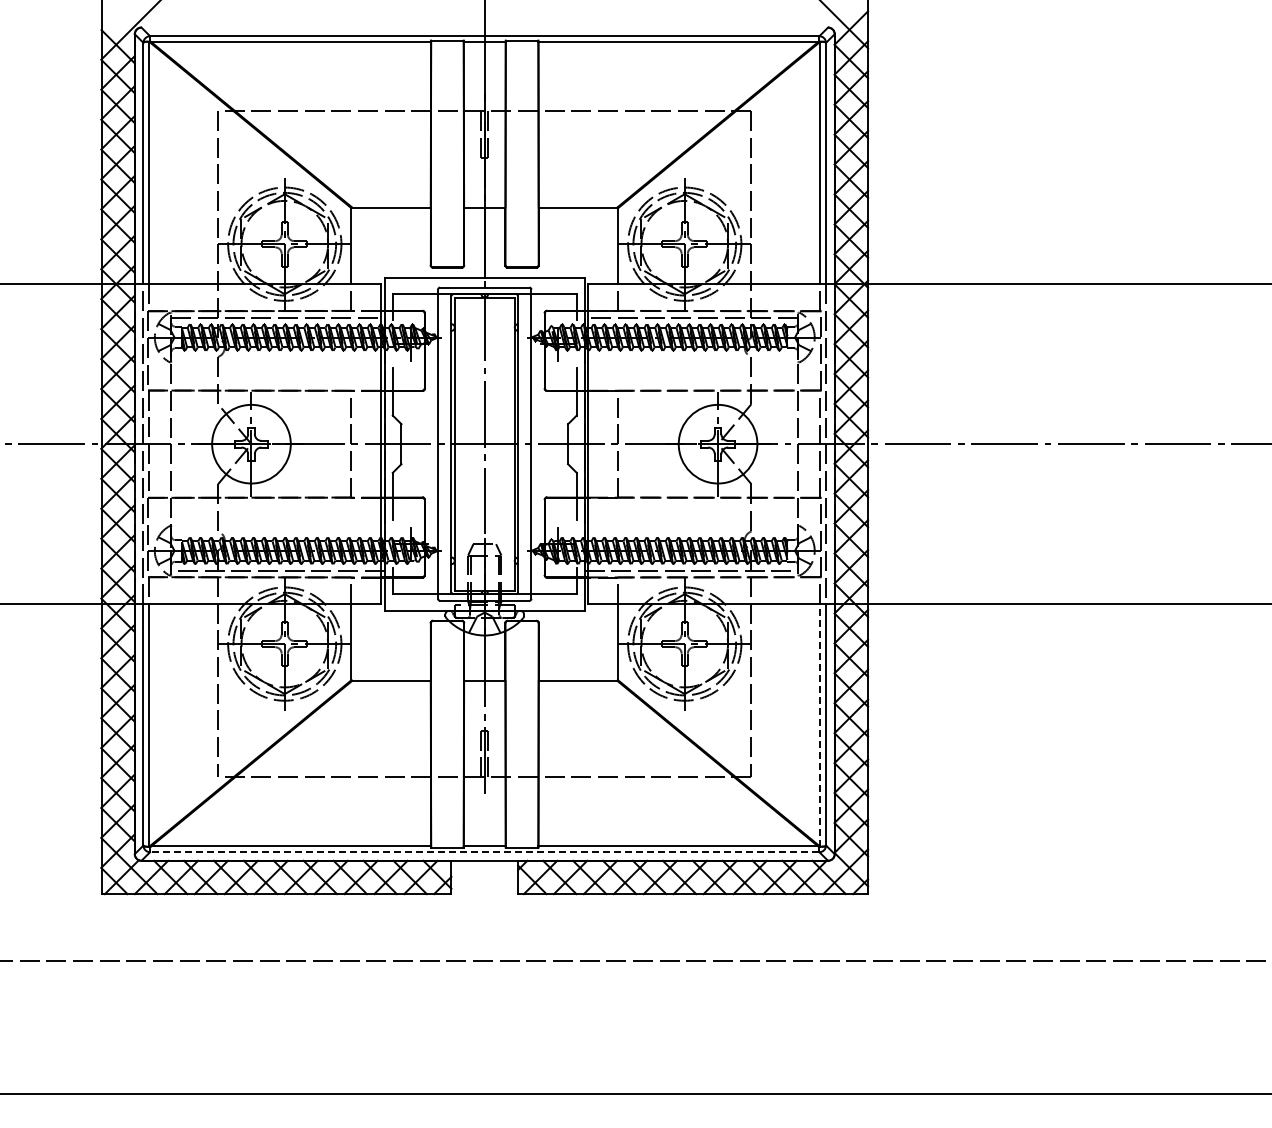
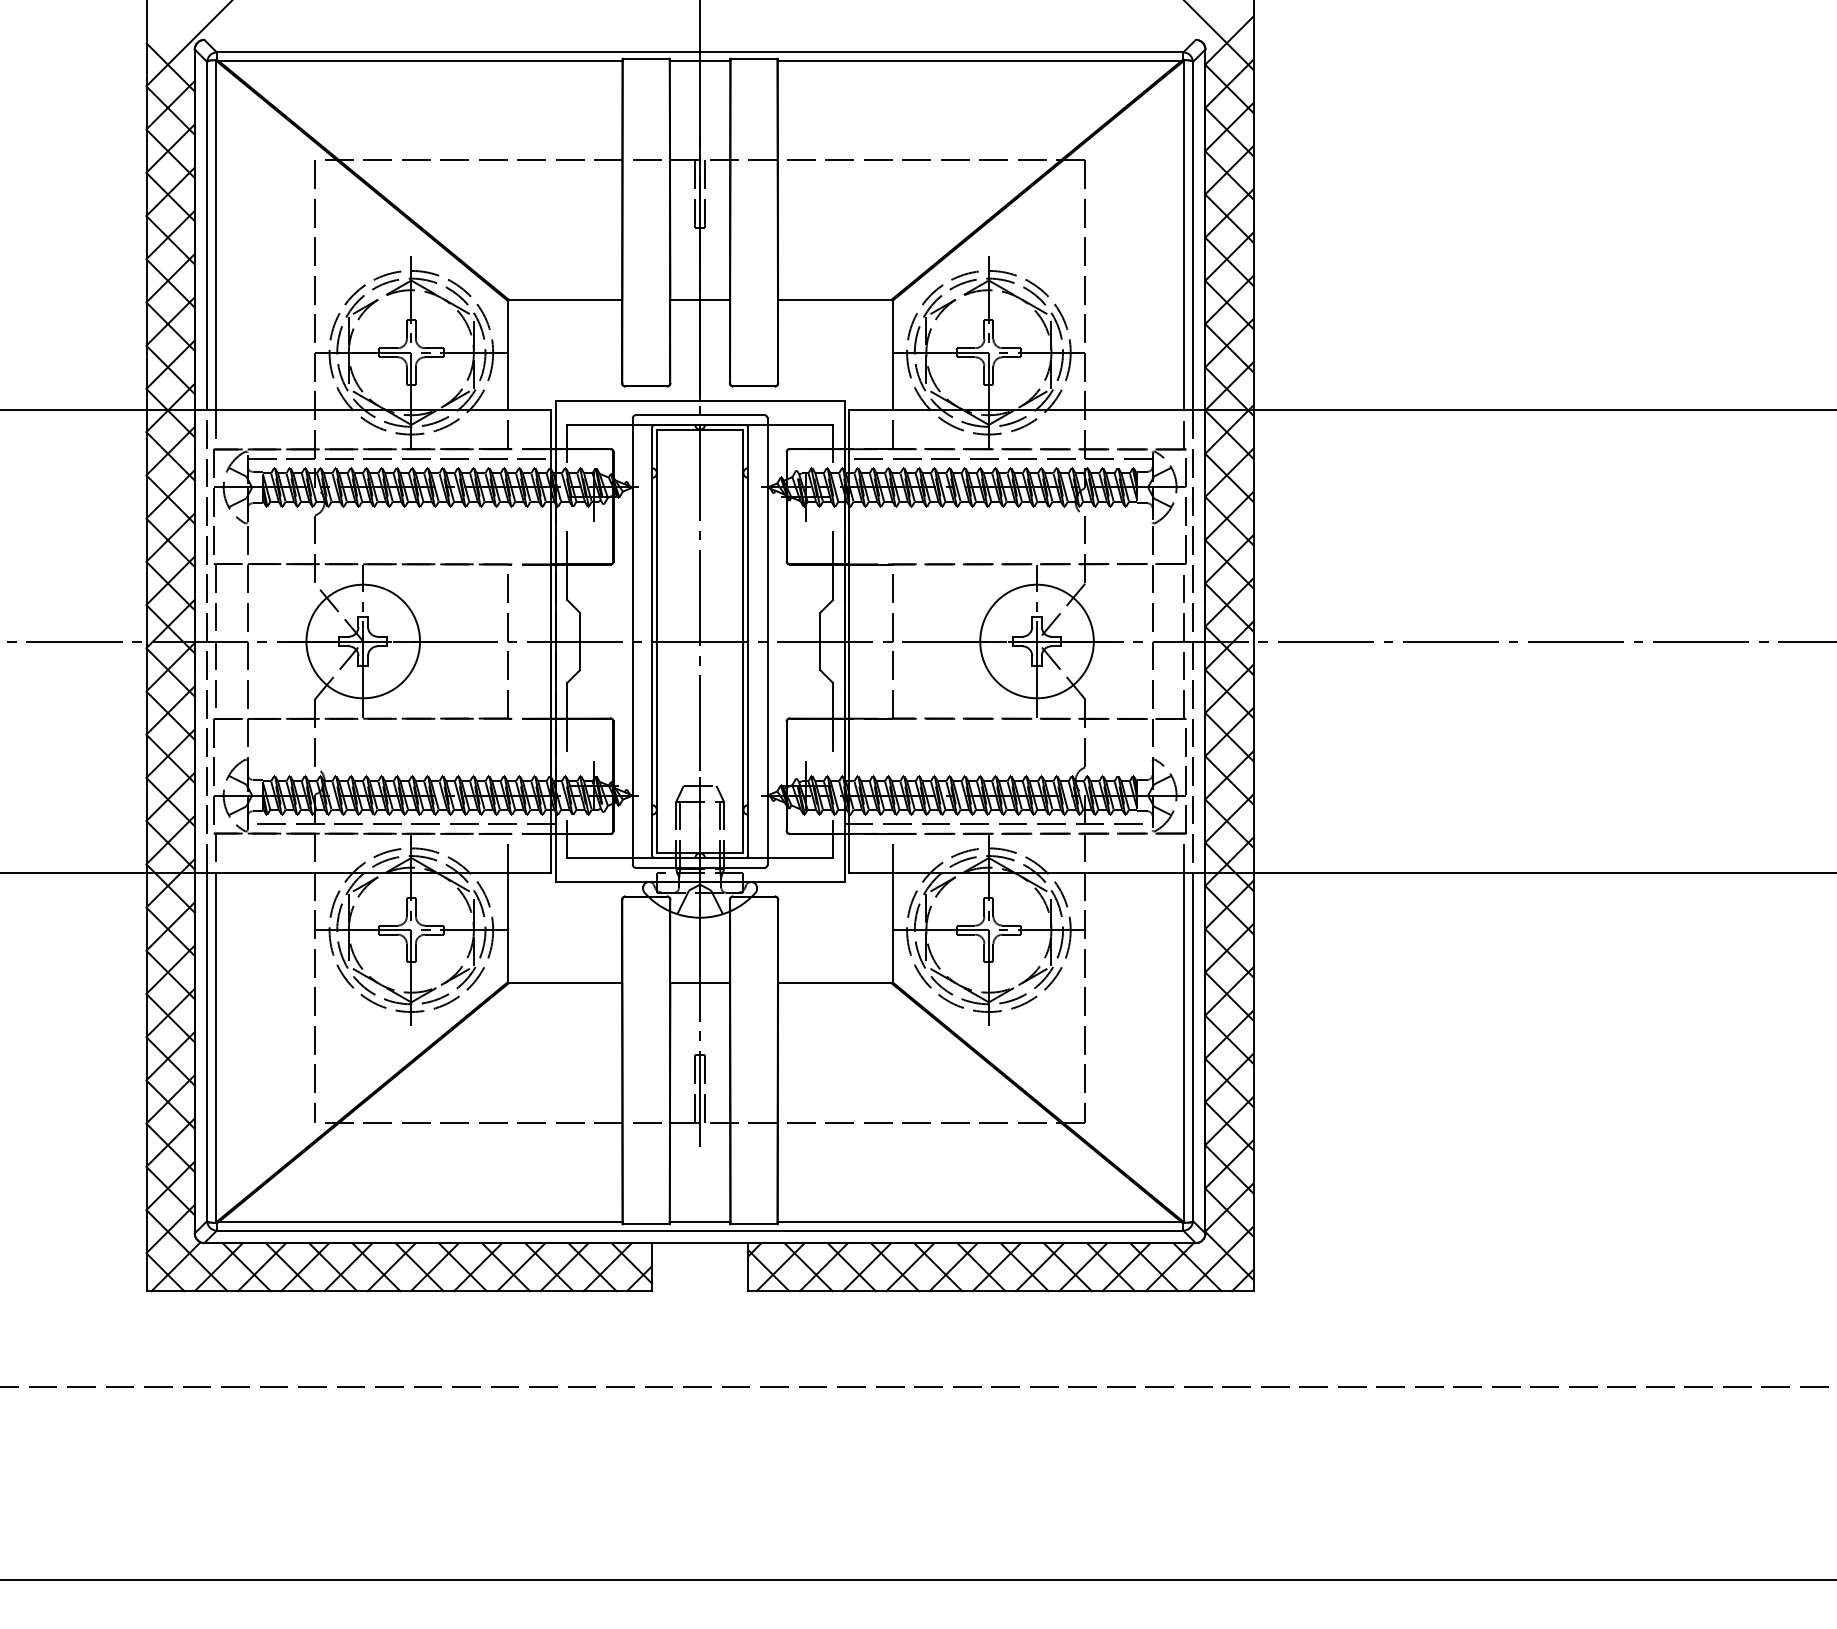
line: (820, 724) -> (1184, 1046), dashed -> solid
line: (484, 852) -> (699, 1231), dashed -> solid

